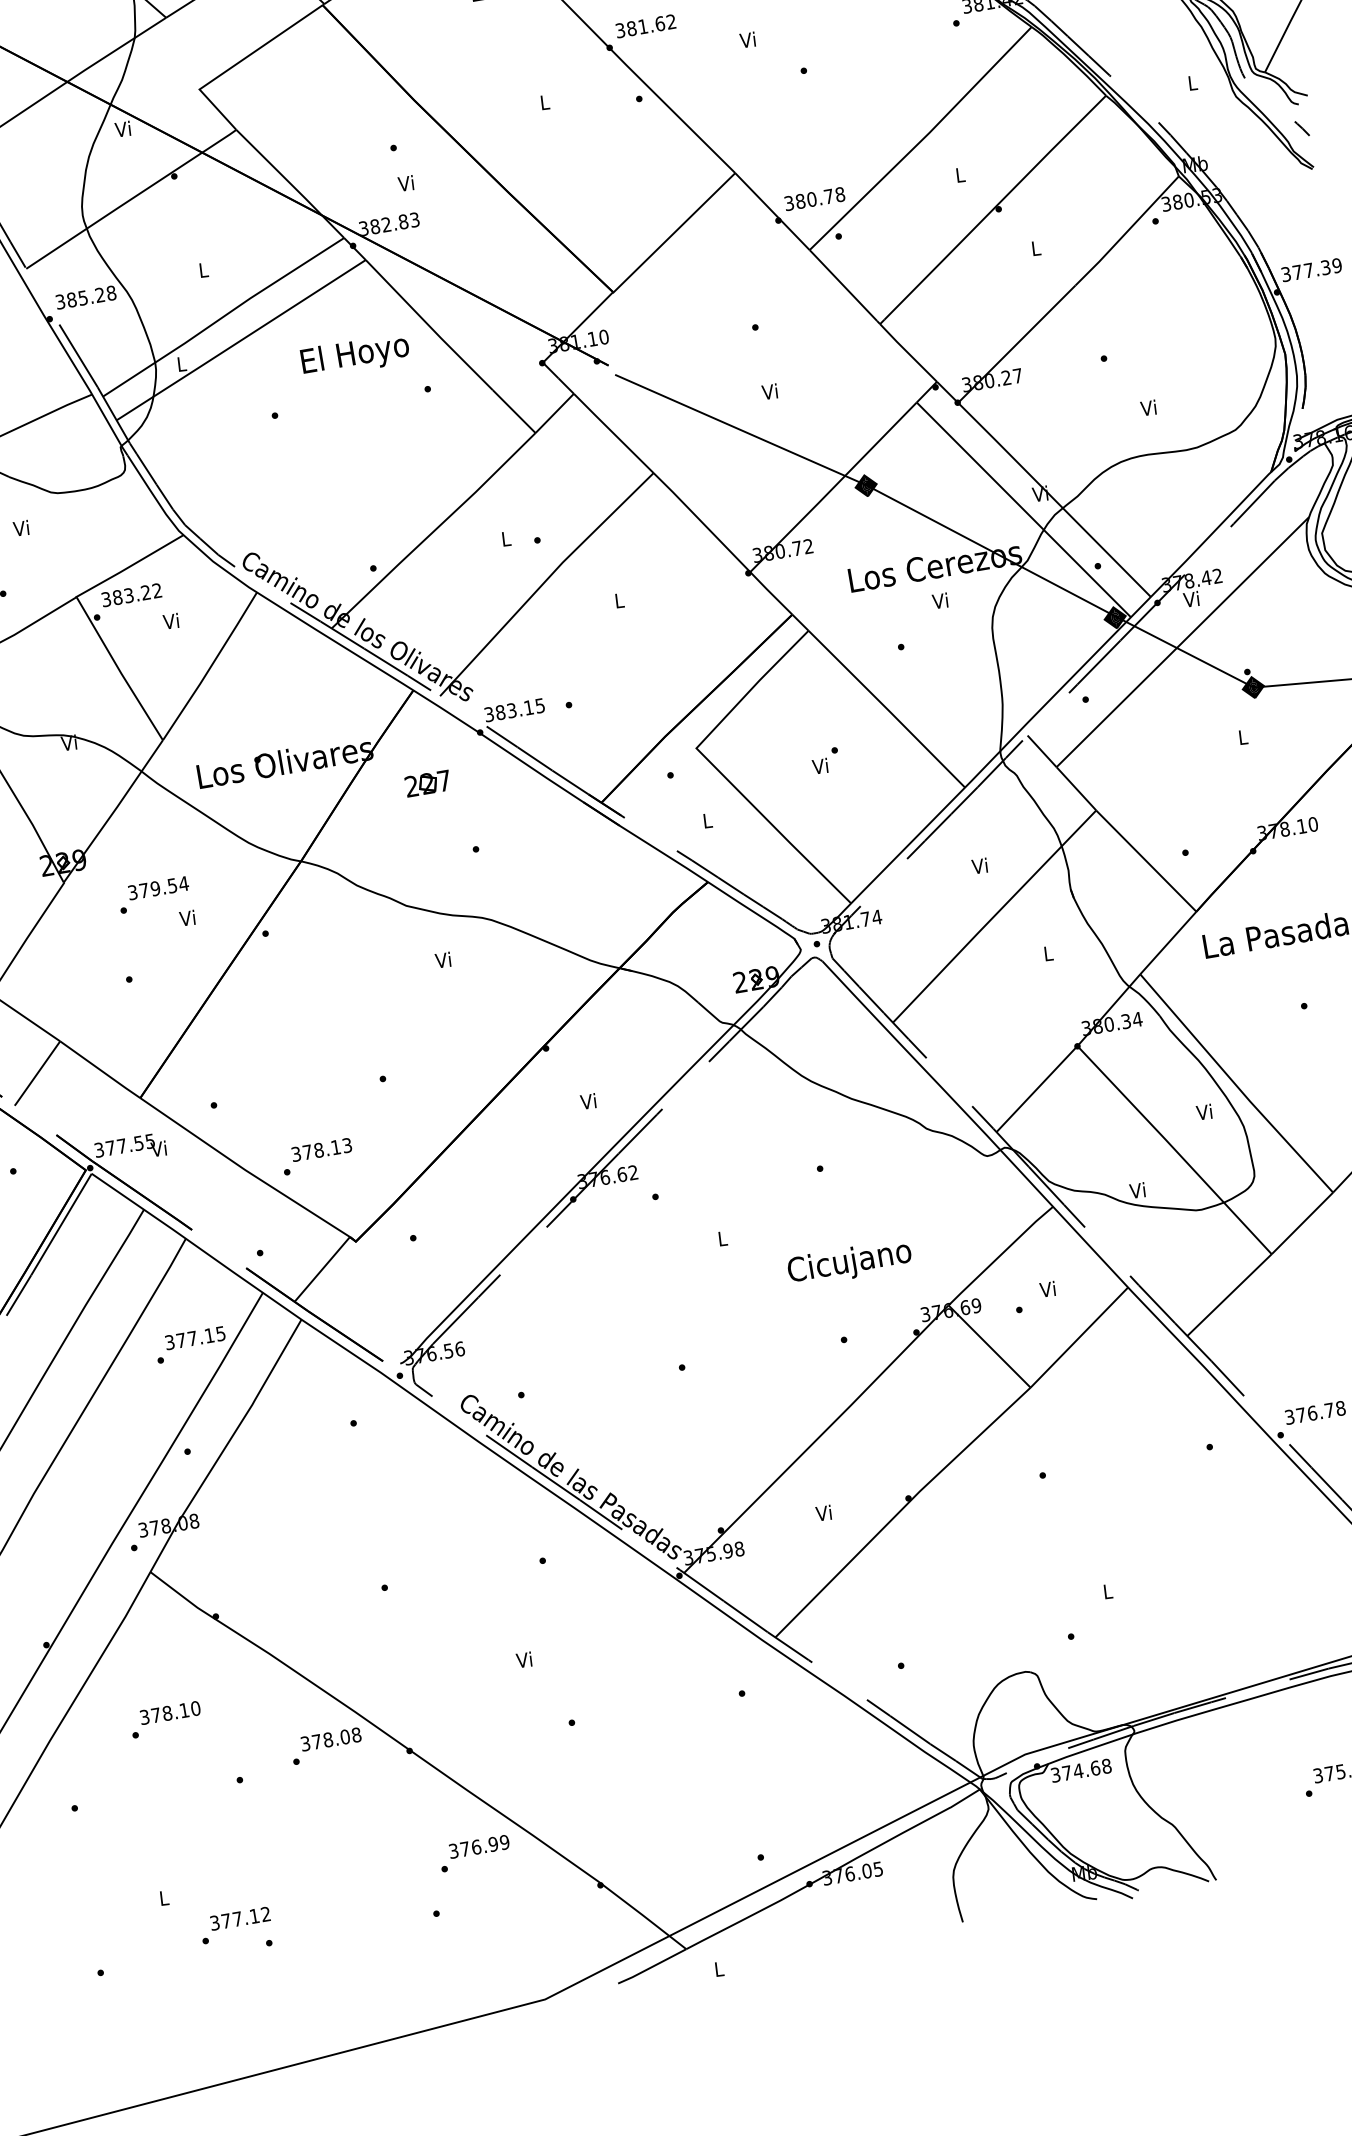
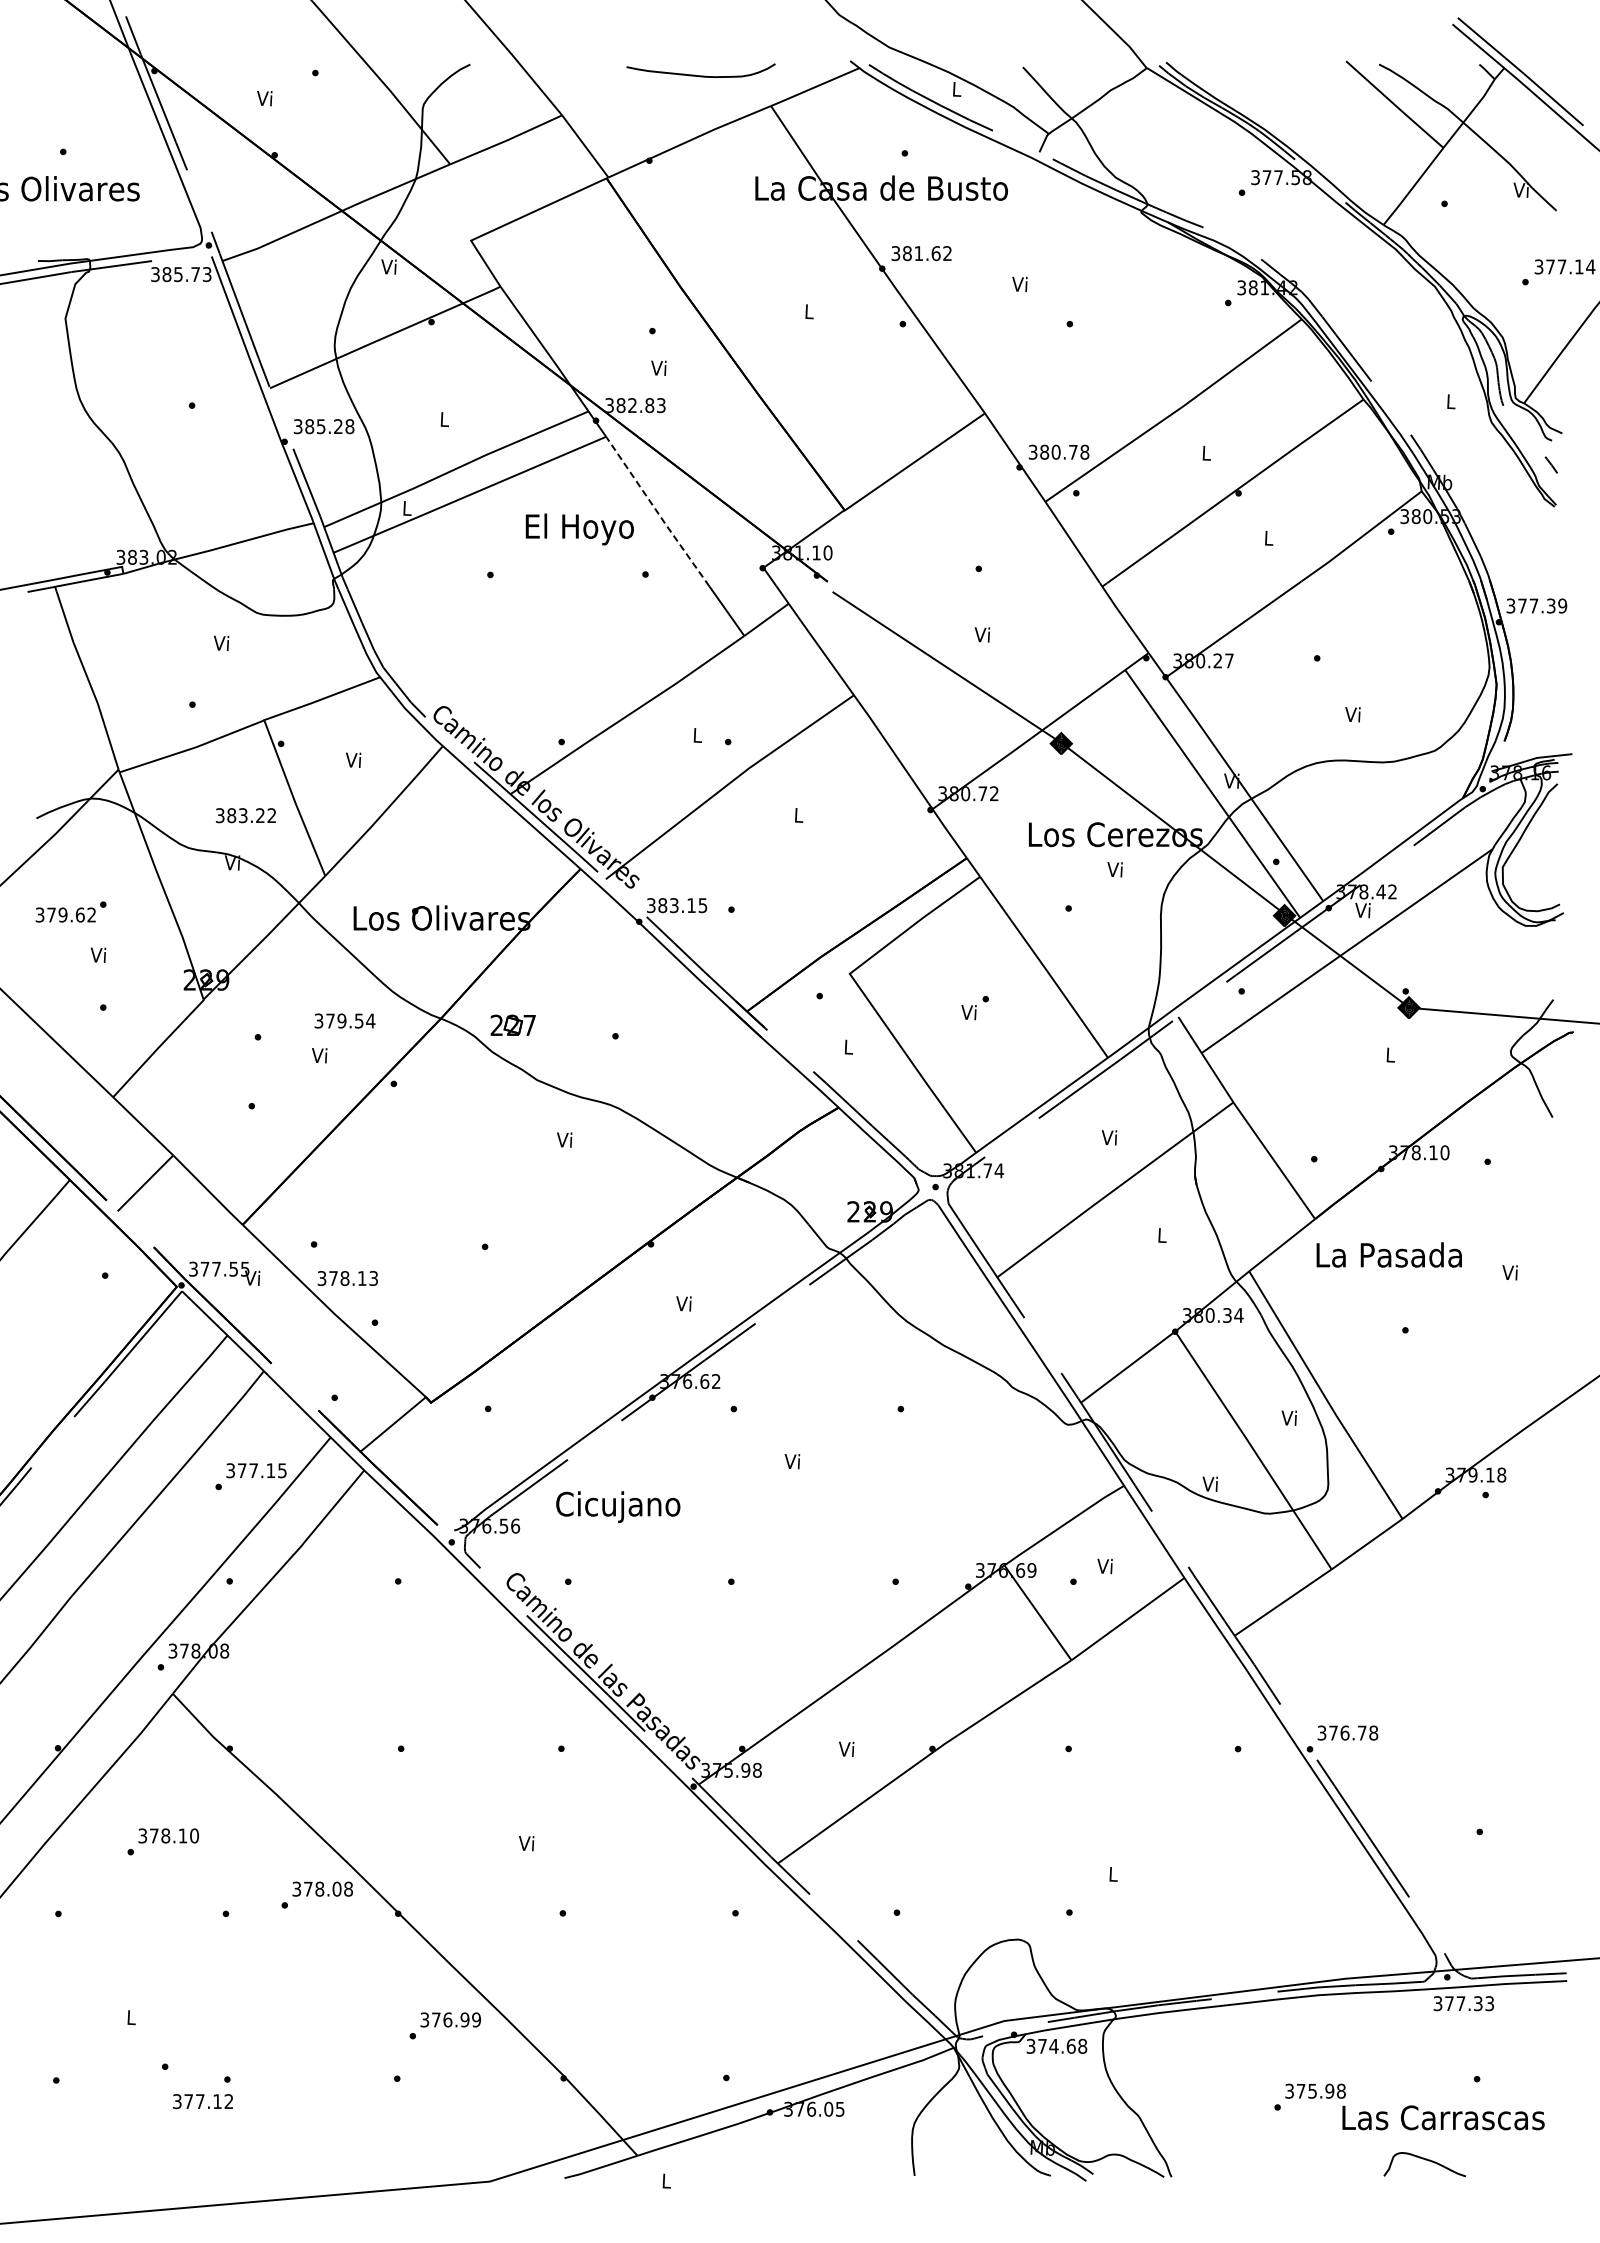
line: (428, 325) -> (657, 511), solid -> dashed
text: (131, 595) -> (245, 815), moved
part: (427, 782) -> (512, 1024), moved
text: (157, 887) -> (344, 1020), moved
text: (321, 1149) -> (347, 1278), moved
text: (722, 1238) -> (792, 1461), L -> Vi
text: (850, 1263) -> (618, 1507), moved
text: (239, 1918) -> (202, 2101), moved

